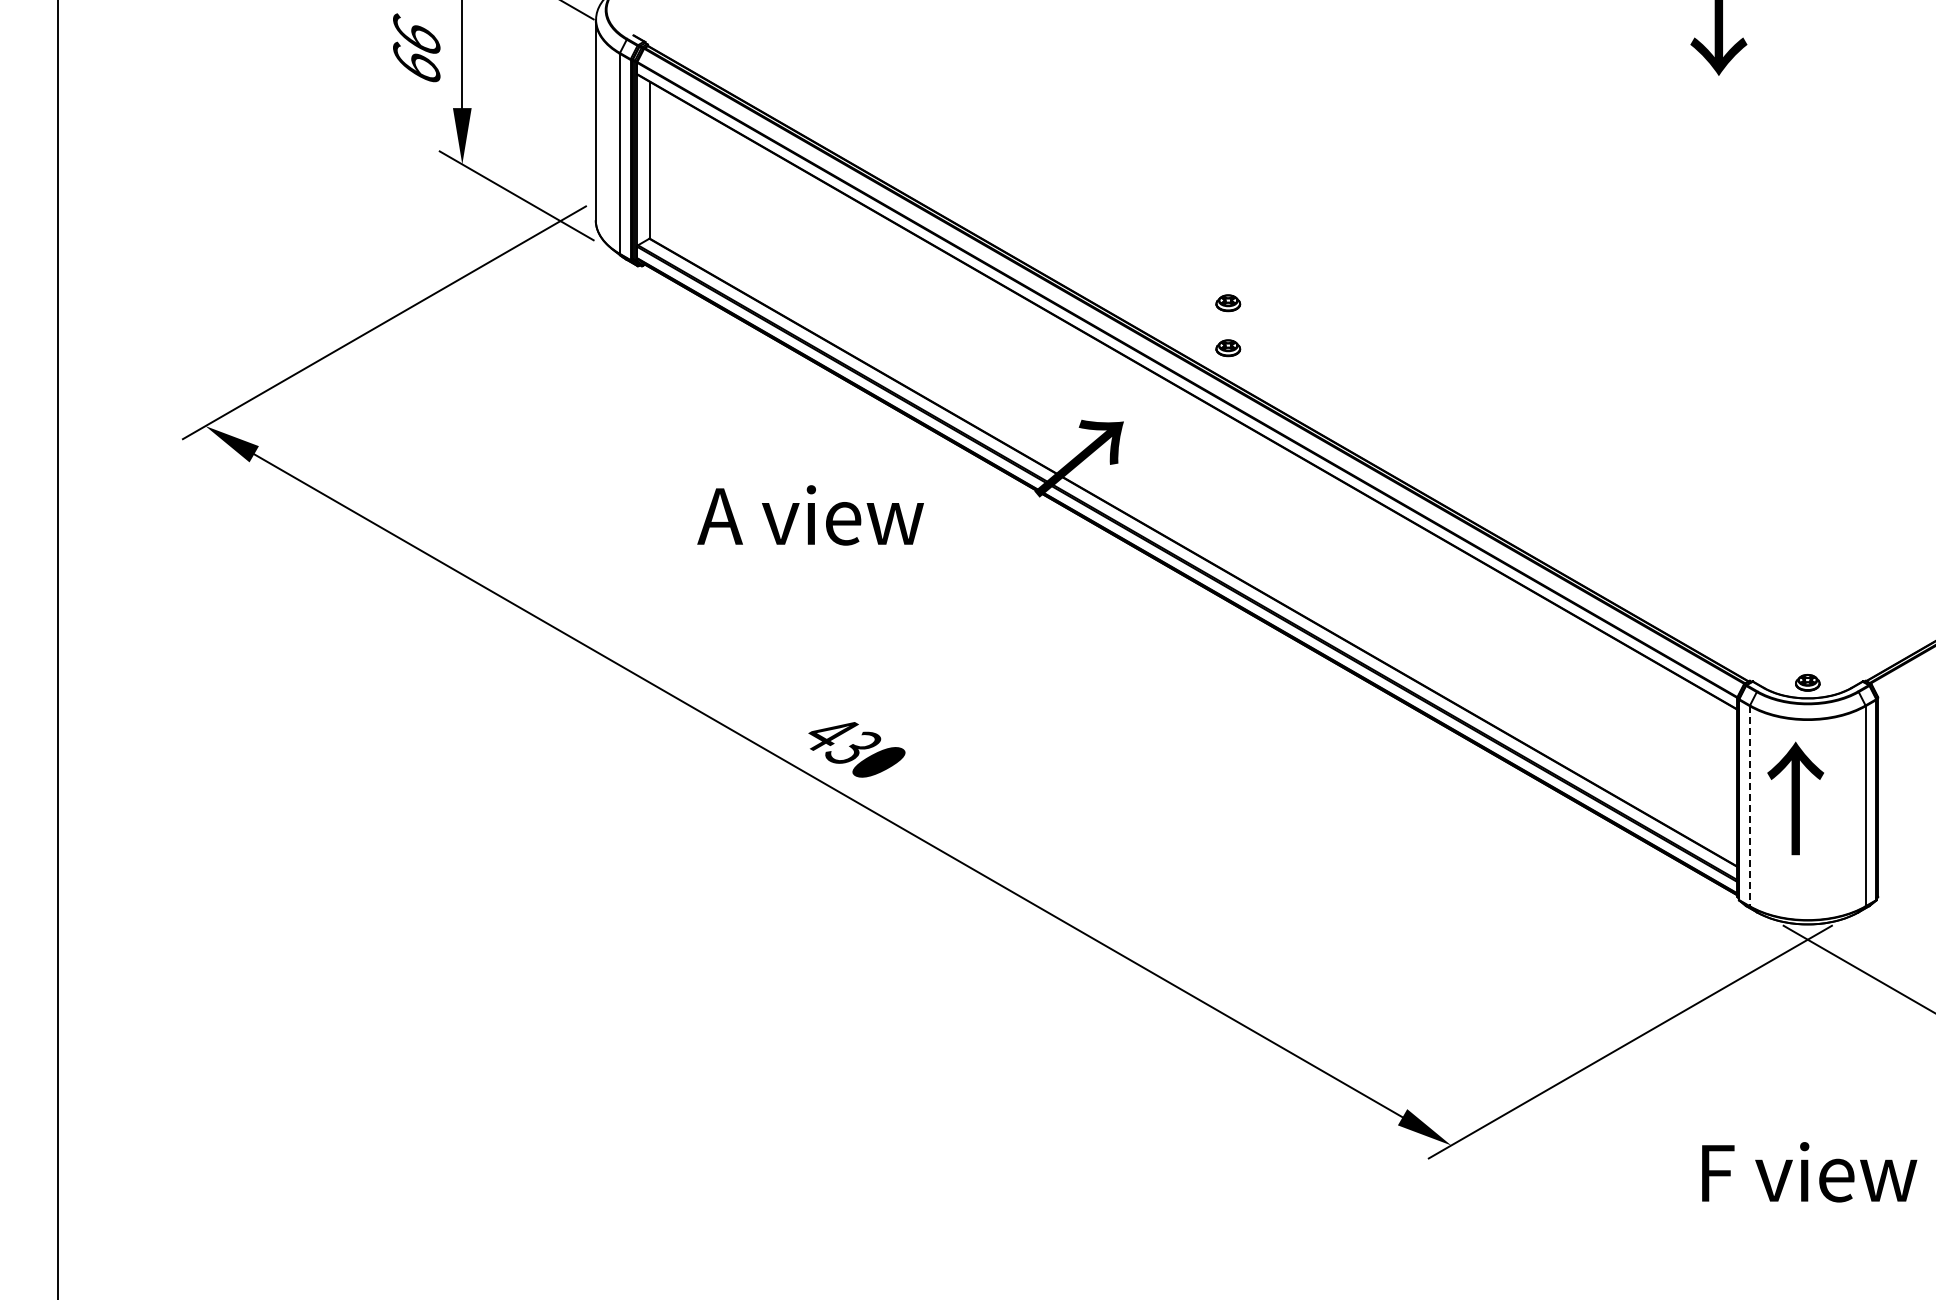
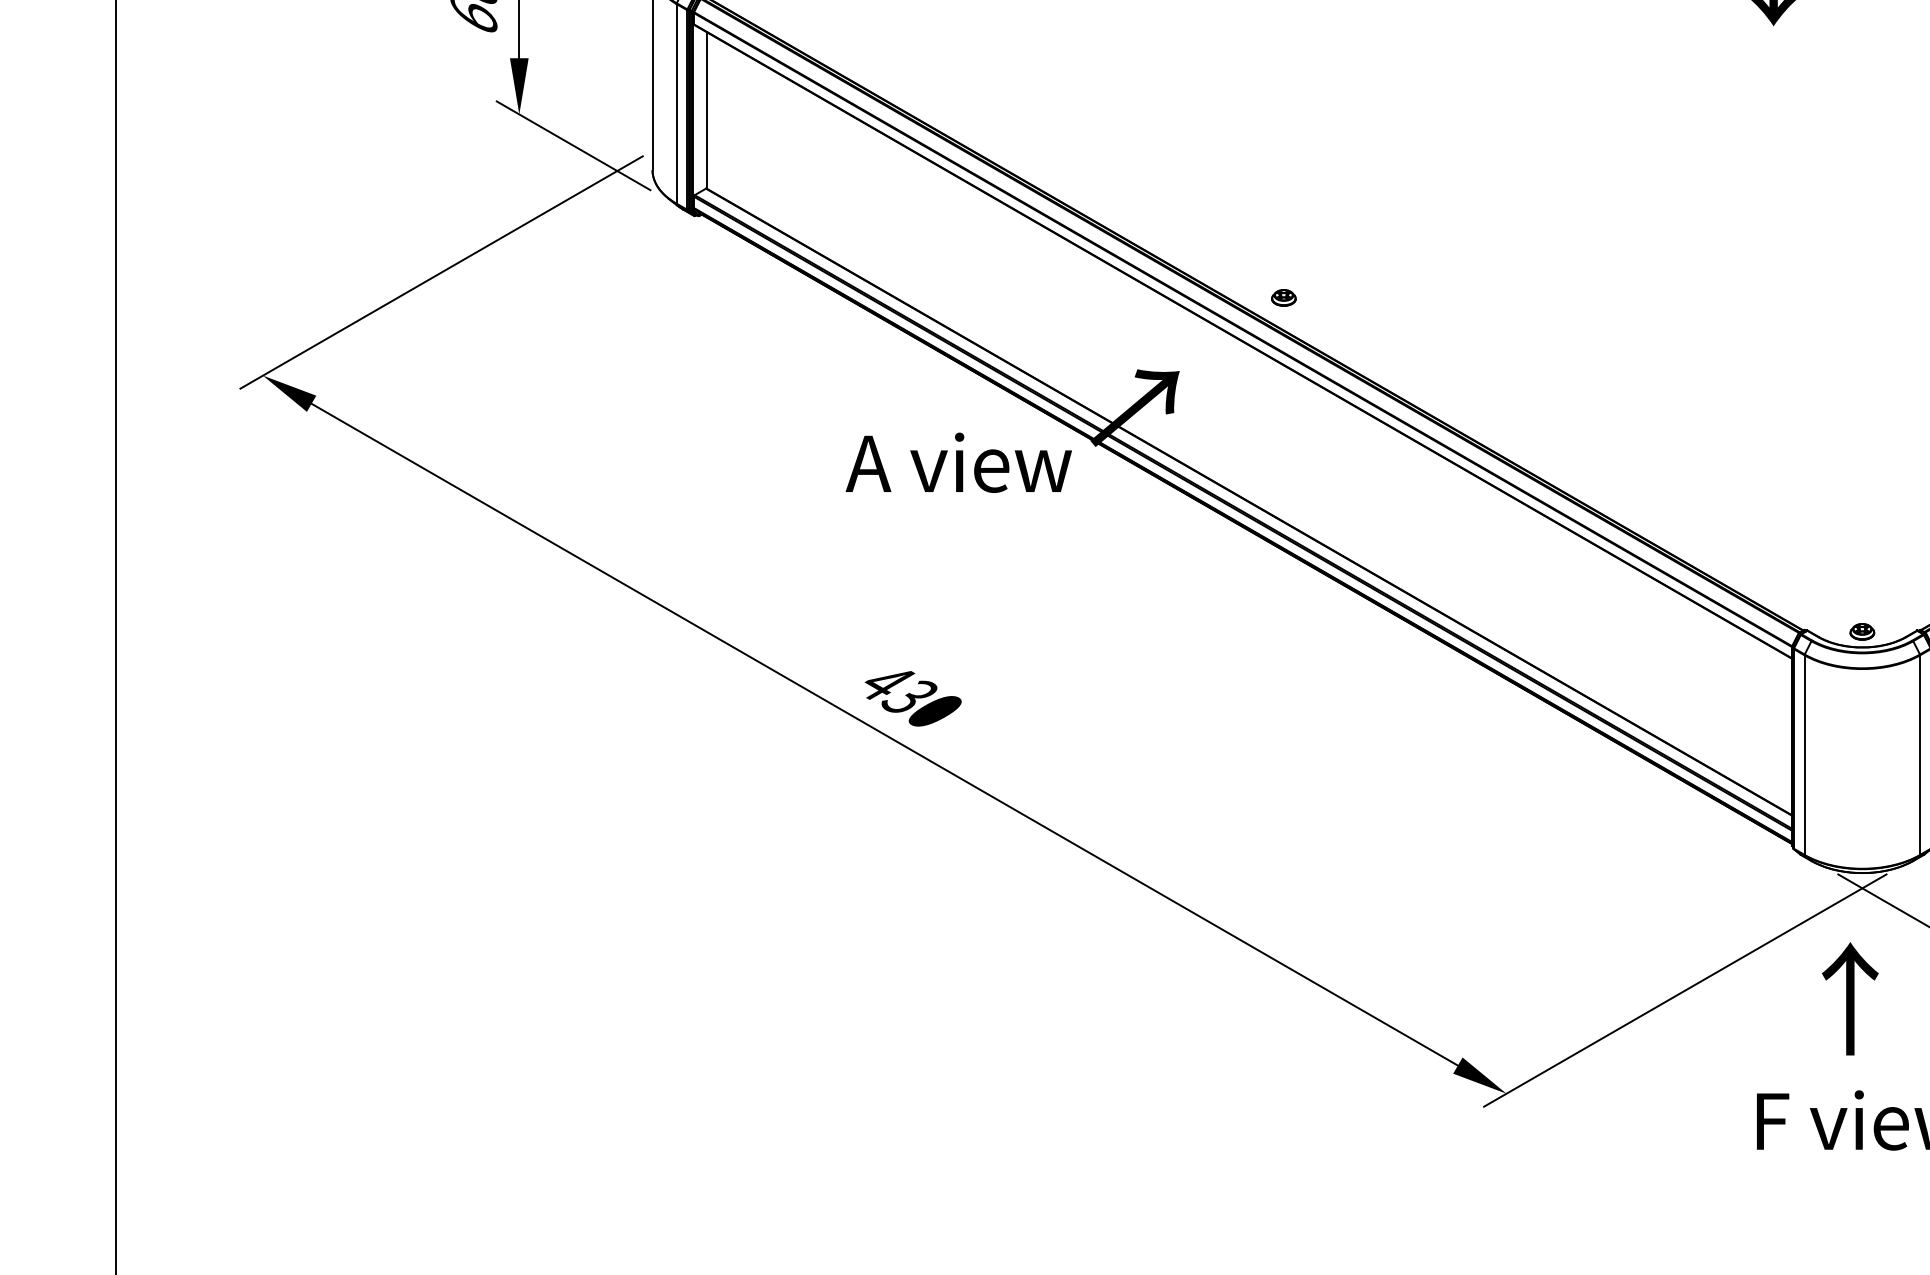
part: (1228, 303) -> (1284, 253), removed
text: (810, 515) -> (958, 462), moved
text: (1795, 798) -> (1850, 998), moved
line: (1749, 806) -> (1804, 755), dashed -> solid

